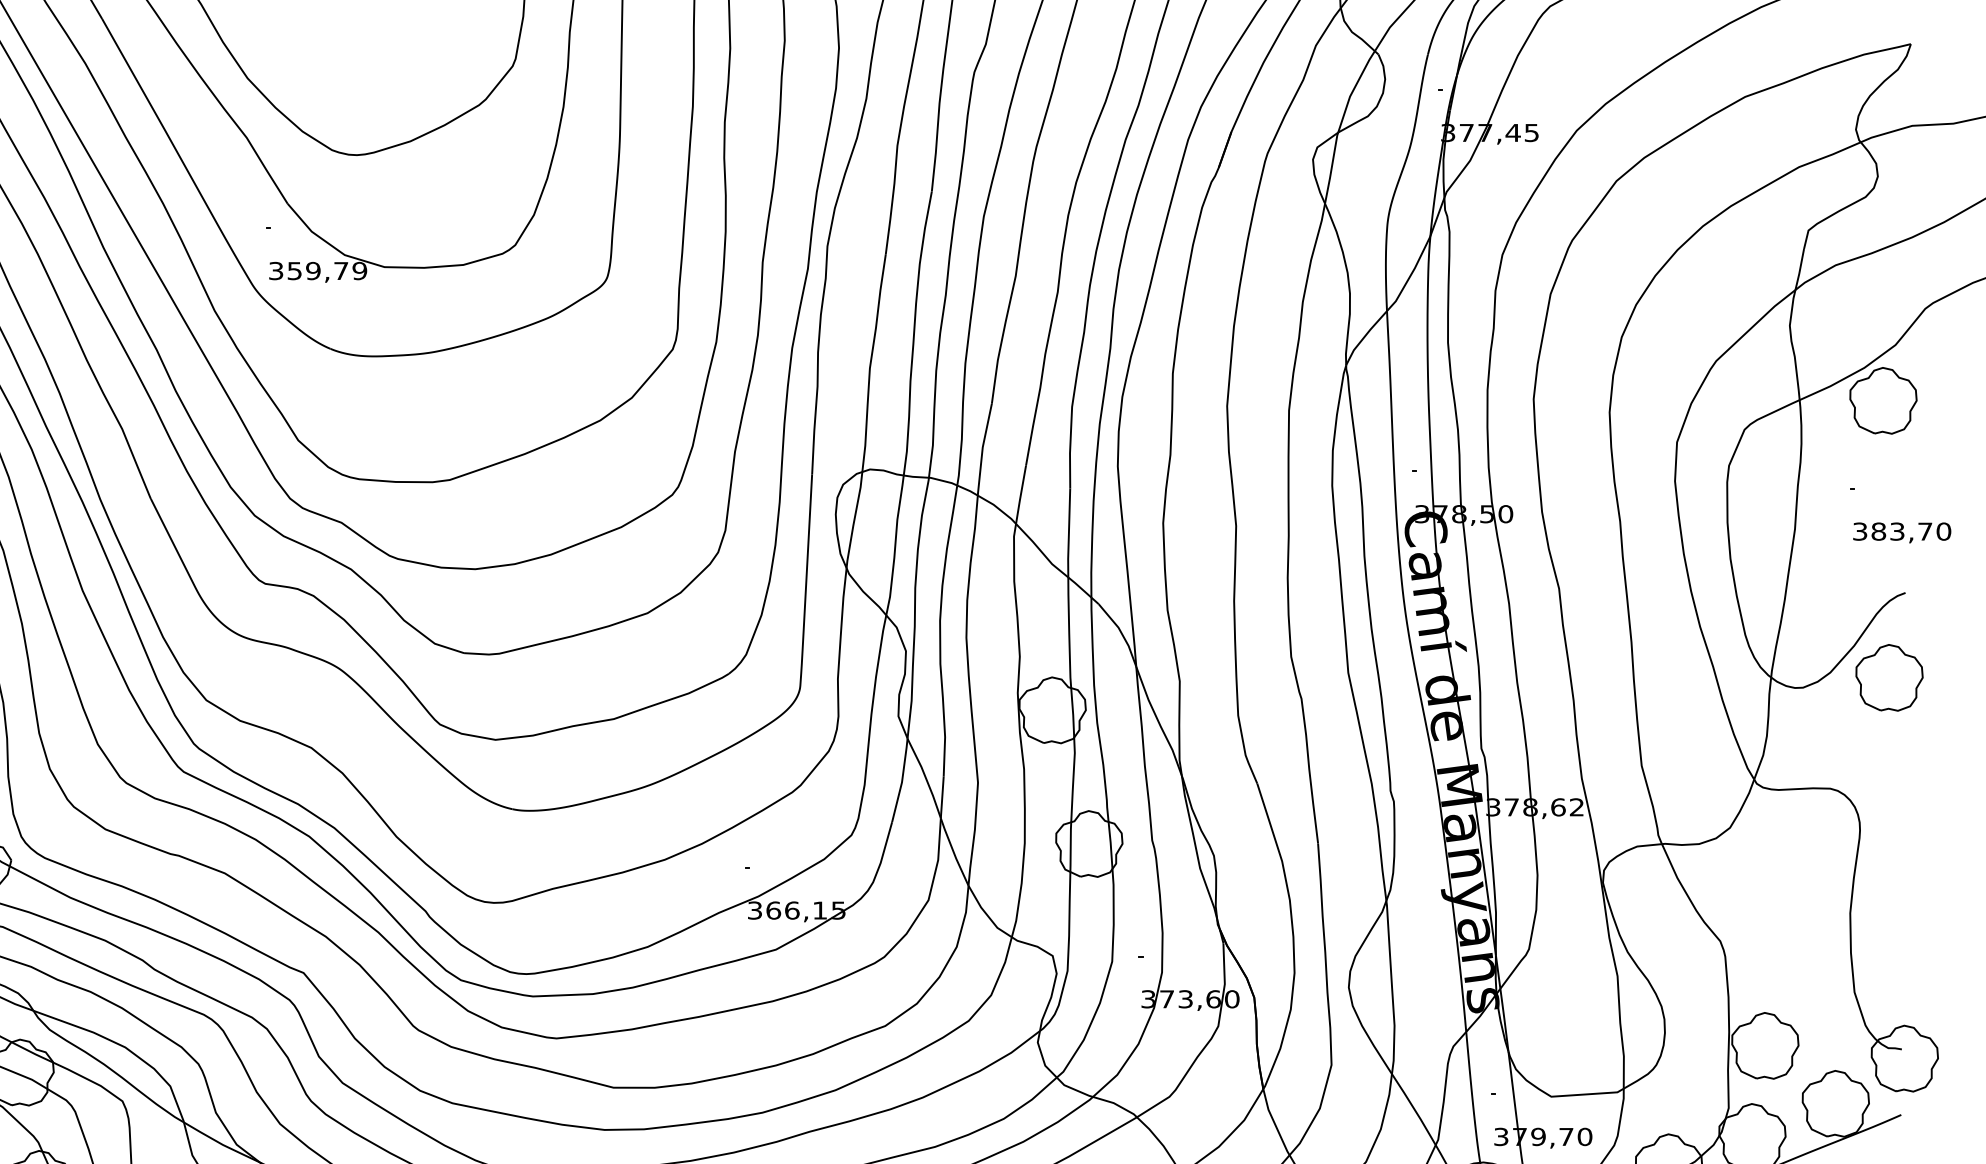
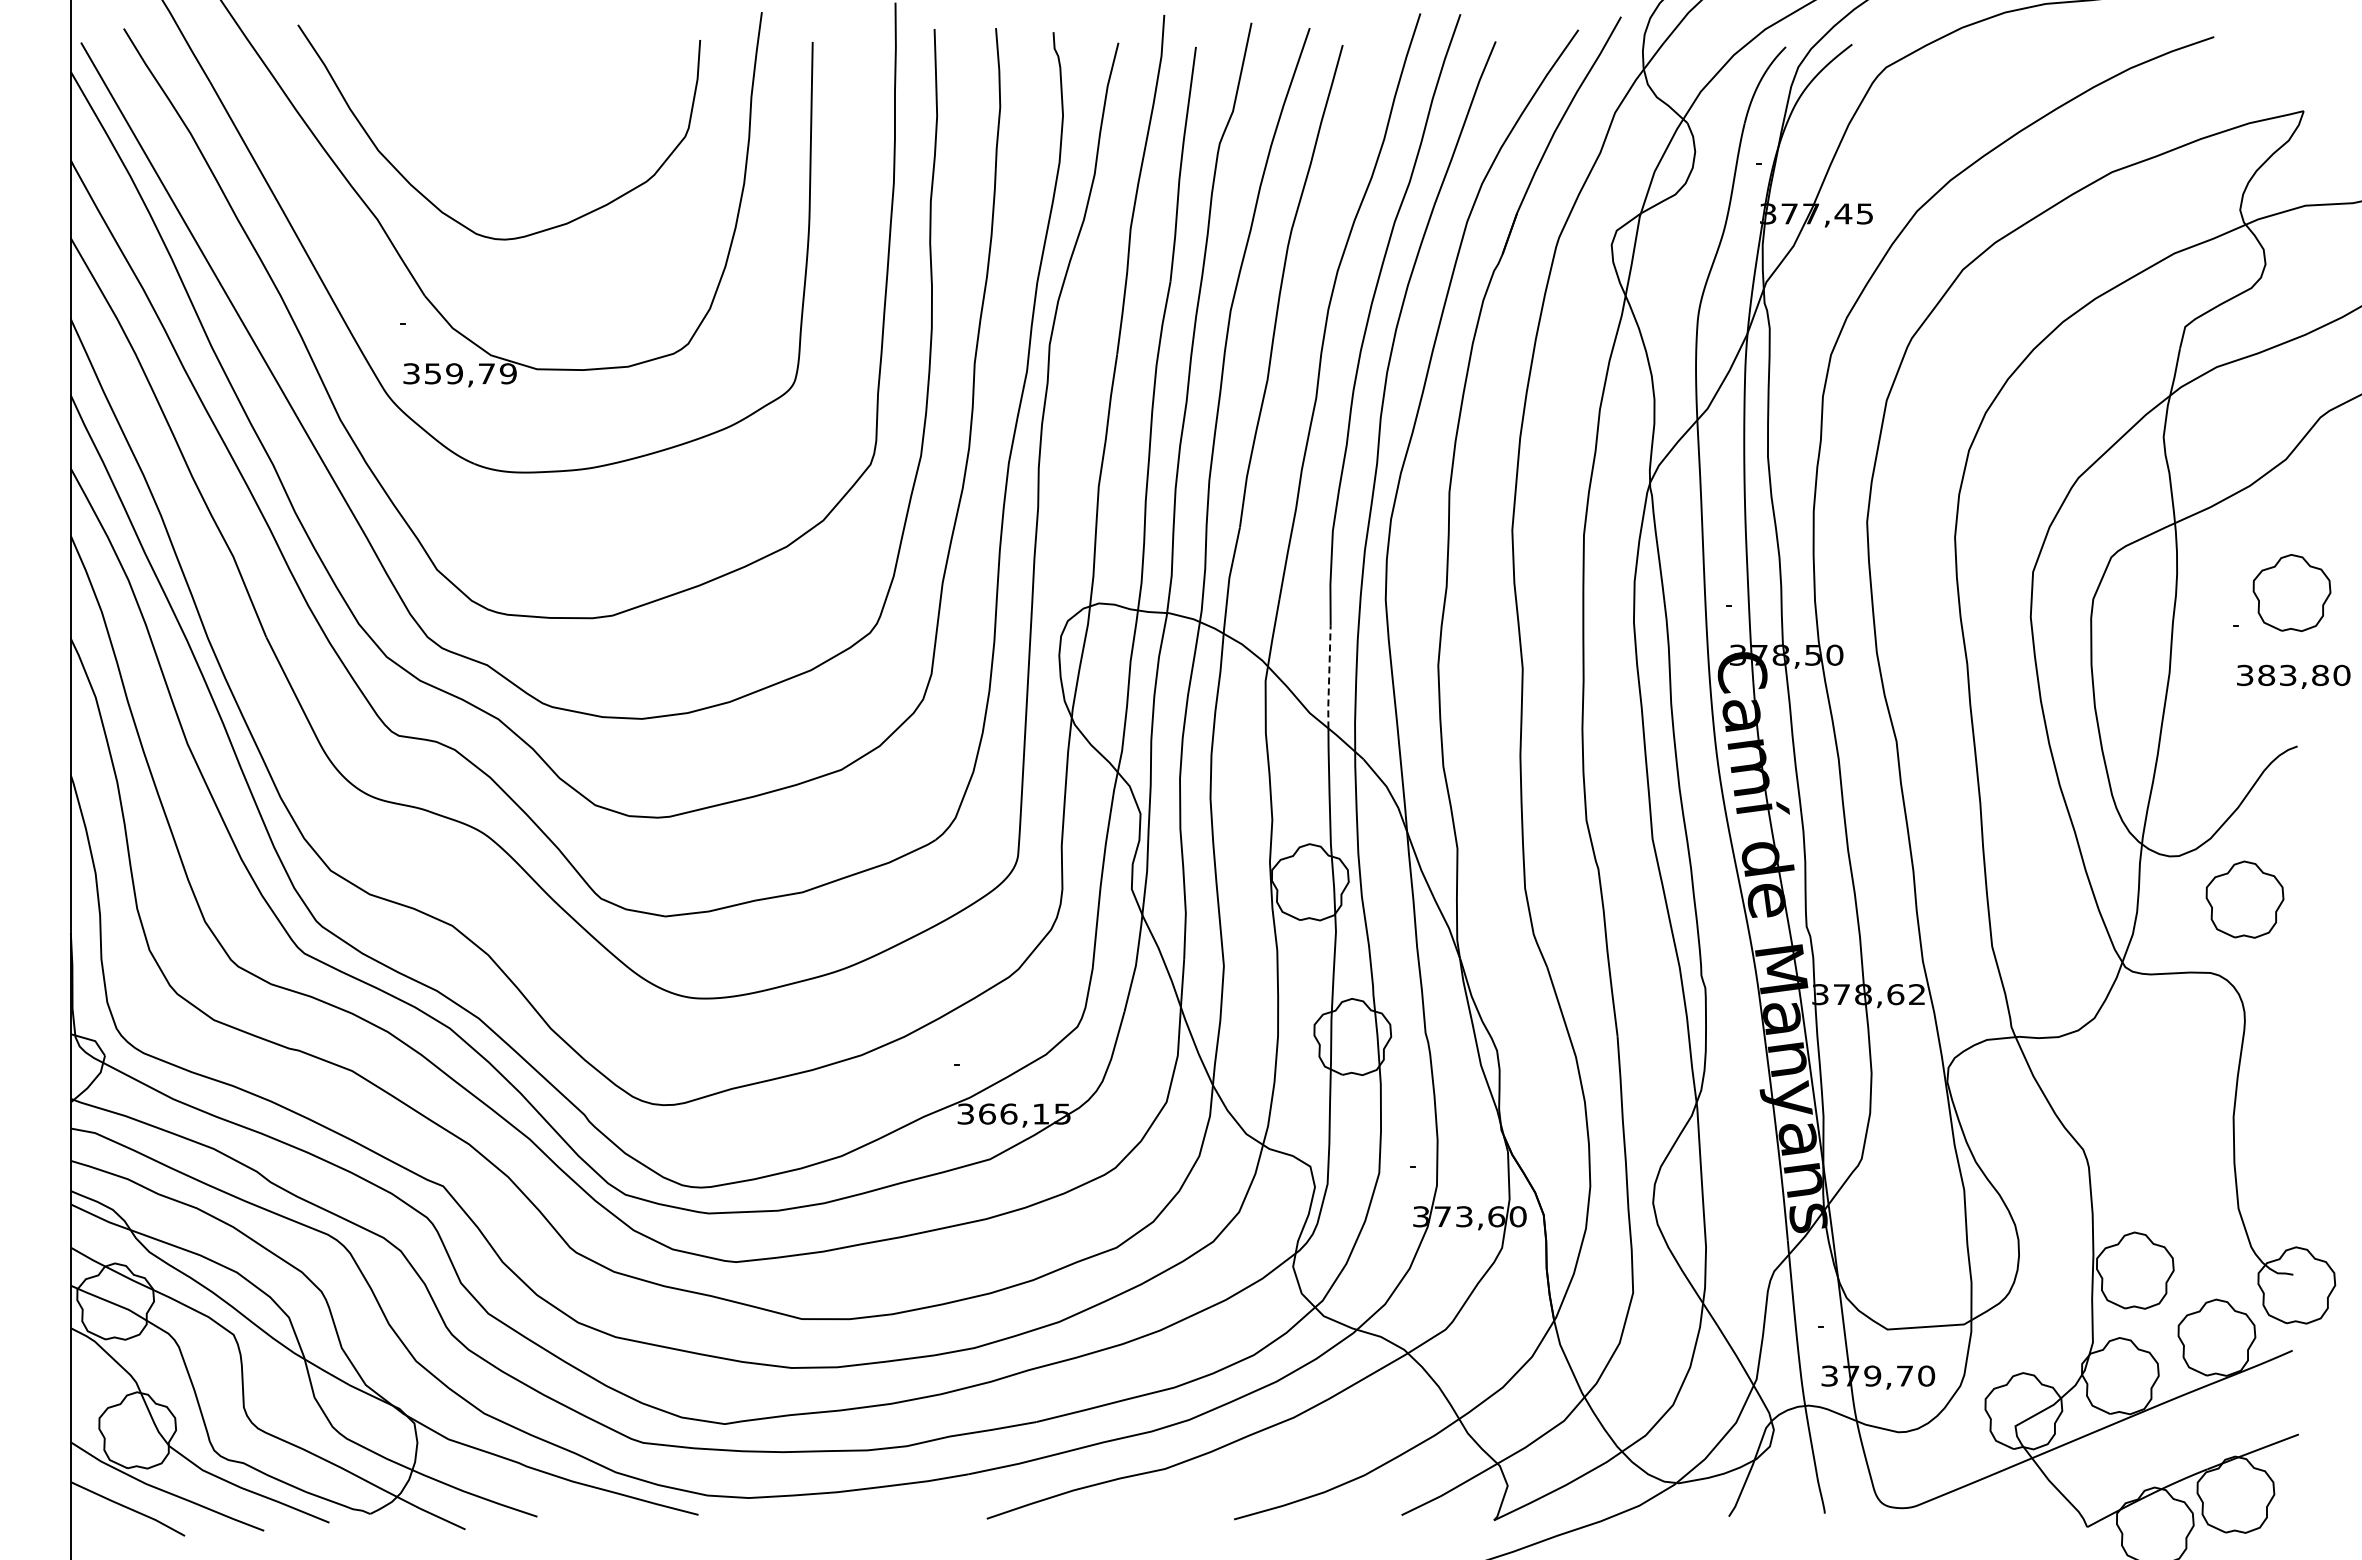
part: (1883, 401) -> (2291, 593), moved
text: (1925, 531) -> (2320, 675), 383,70 -> 383,80
line: (1069, 532) -> (1329, 676), solid -> dashed
part: (1889, 677) -> (2244, 899), moved

